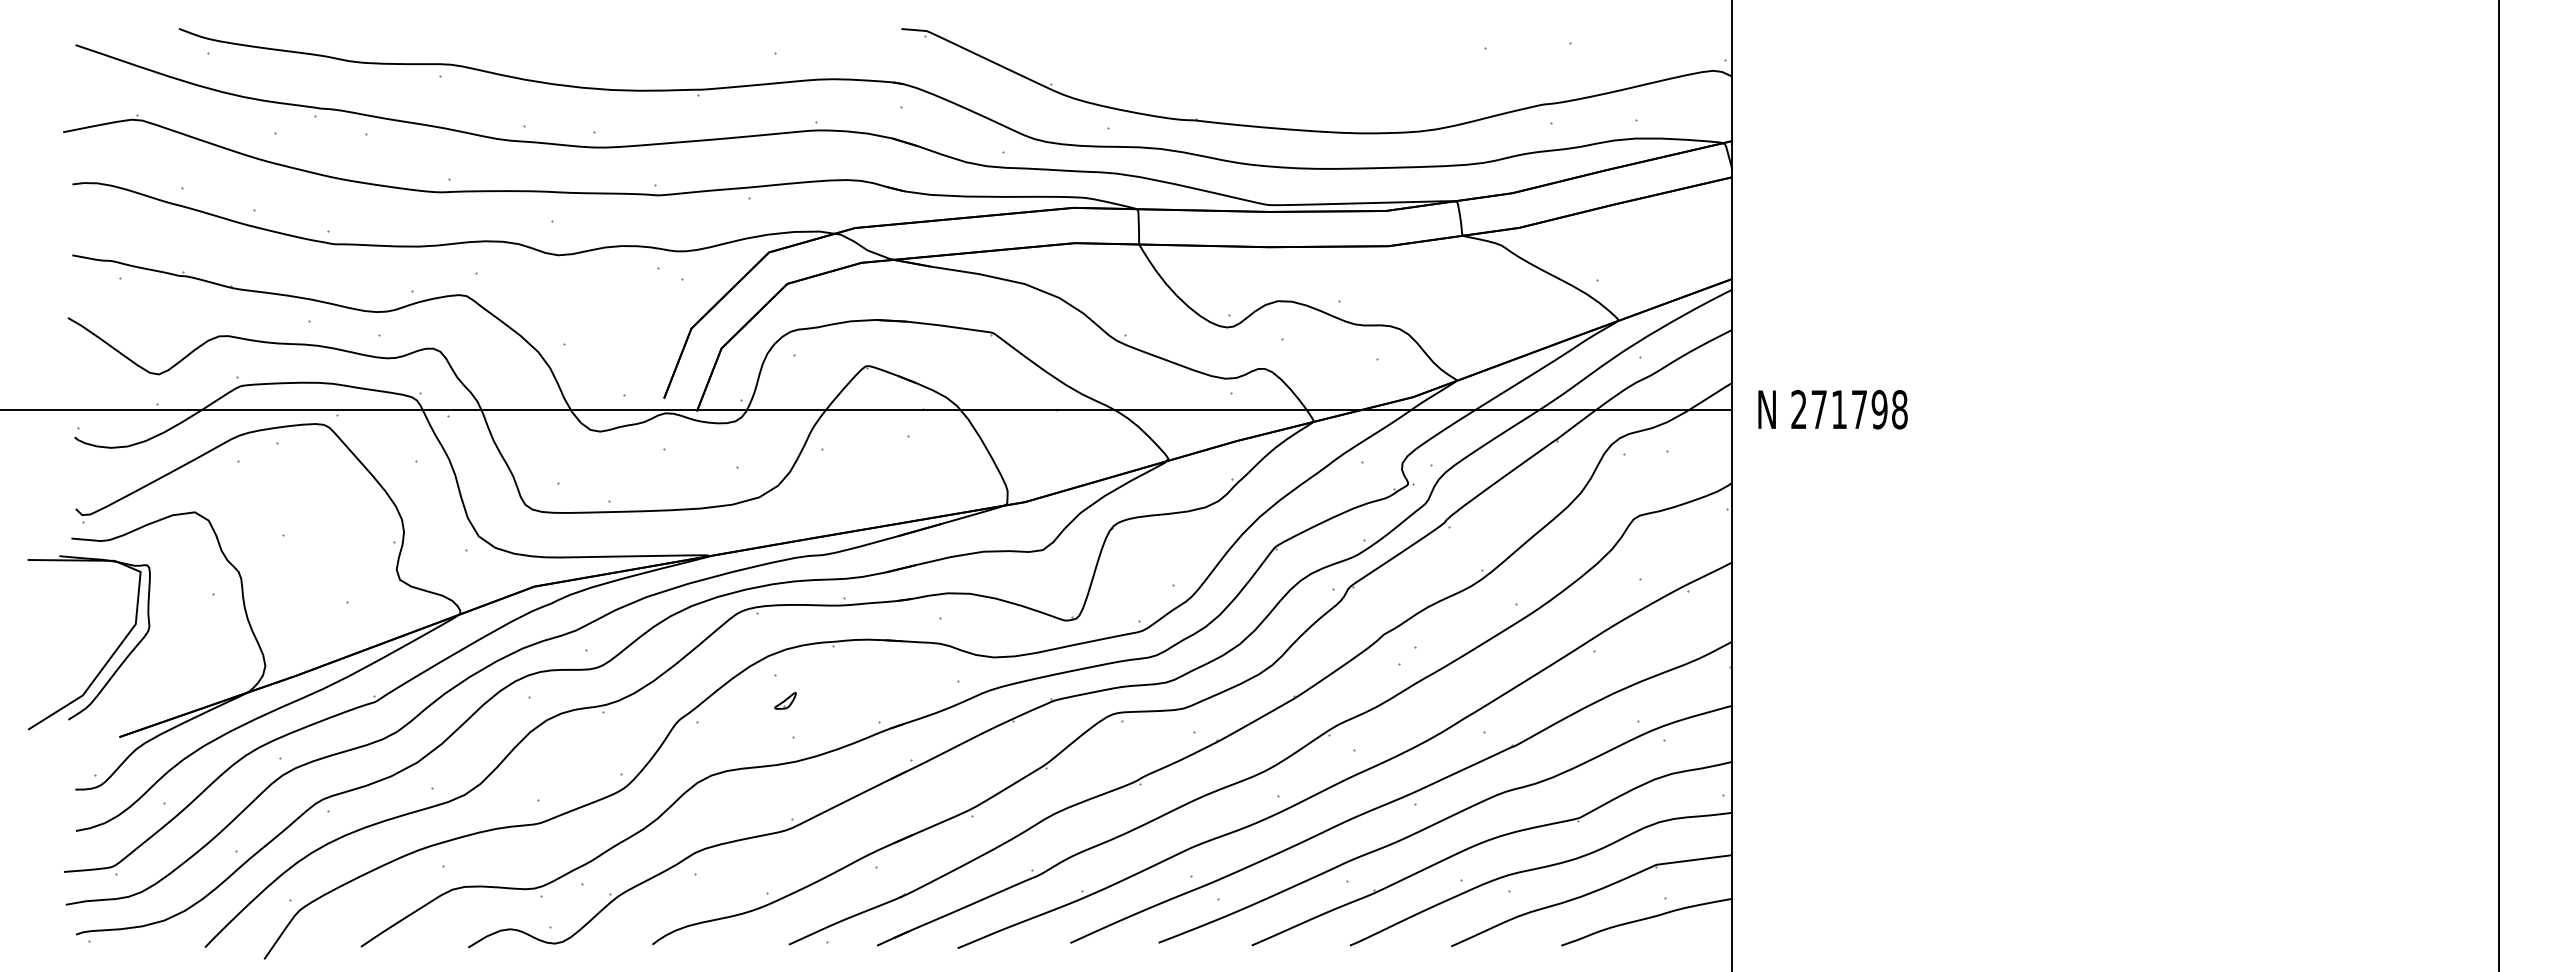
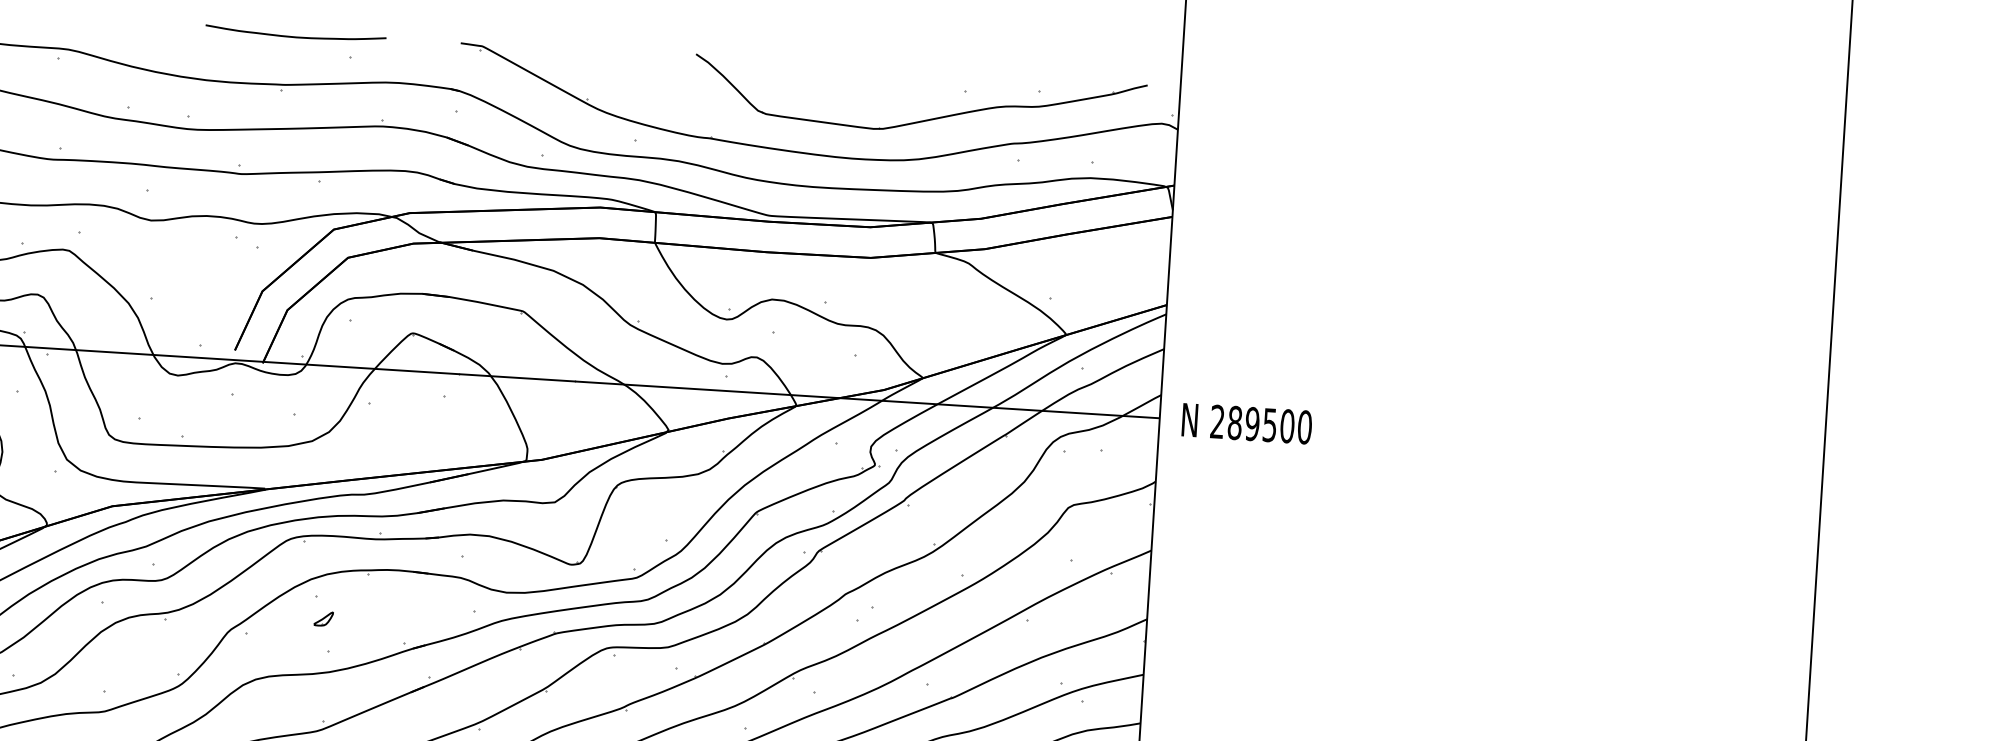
curve: (710, 33) -> (295, 36), added
part: (1440, 83) -> (924, 119), added
text: (1859, 409) -> (1269, 425), 271798 -> 289500

